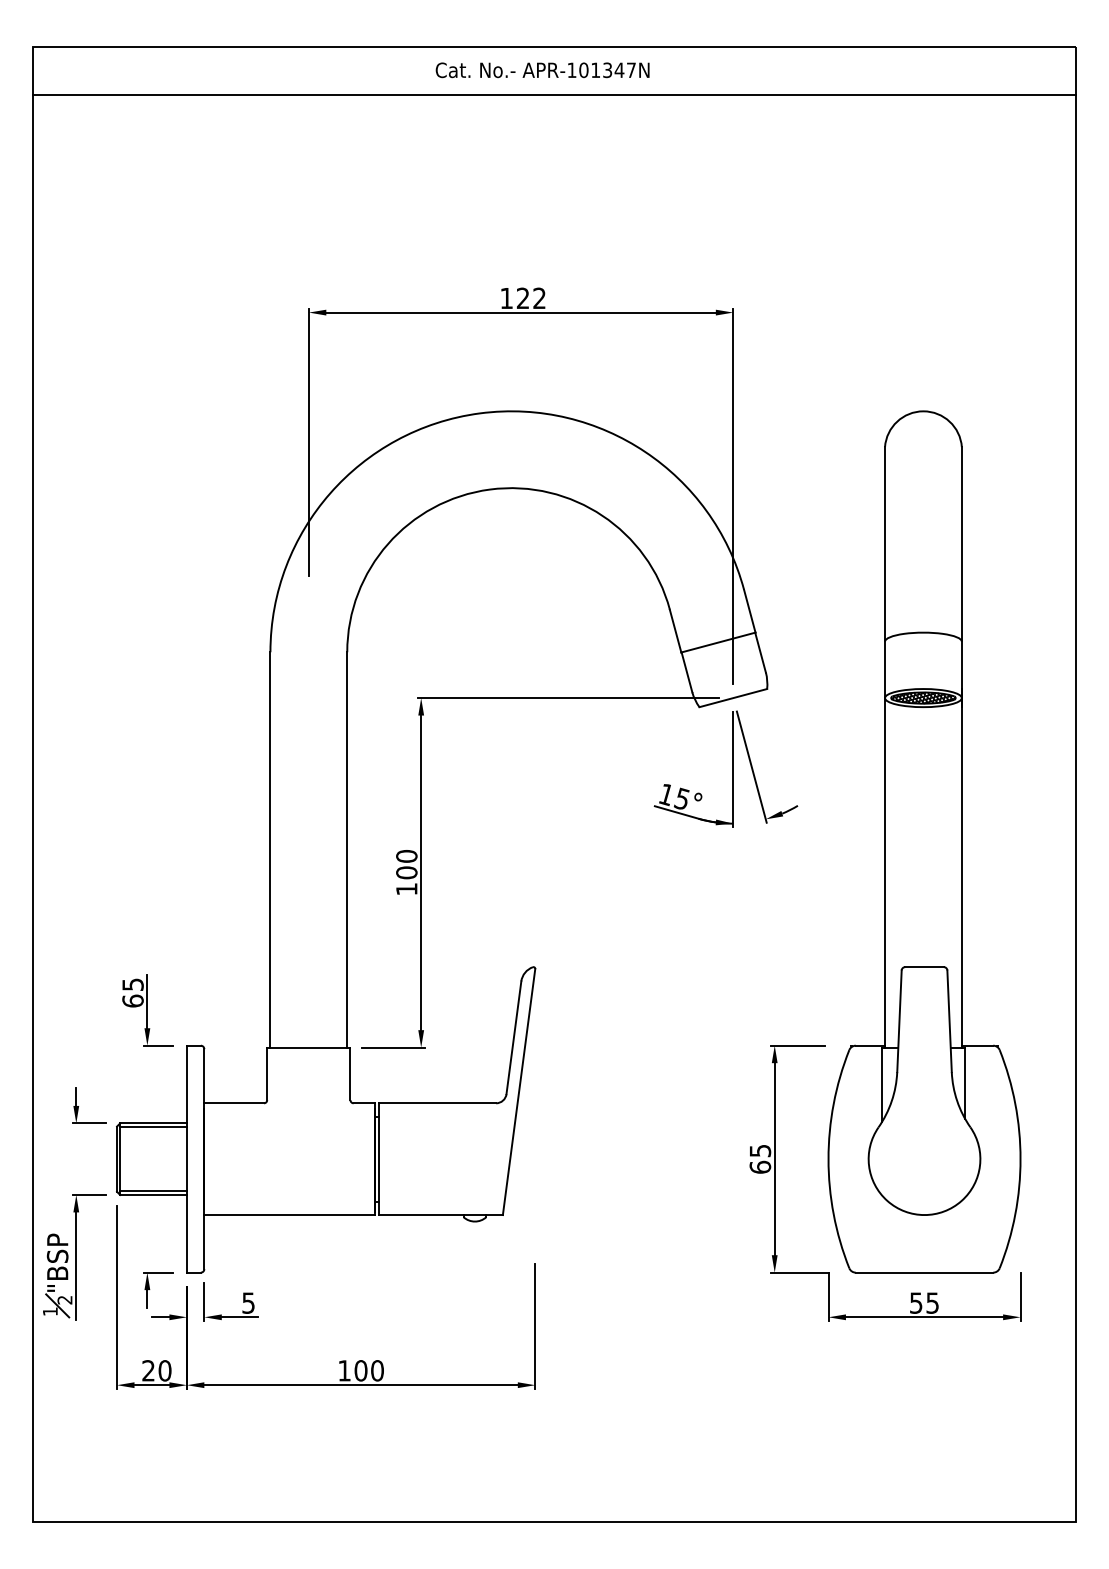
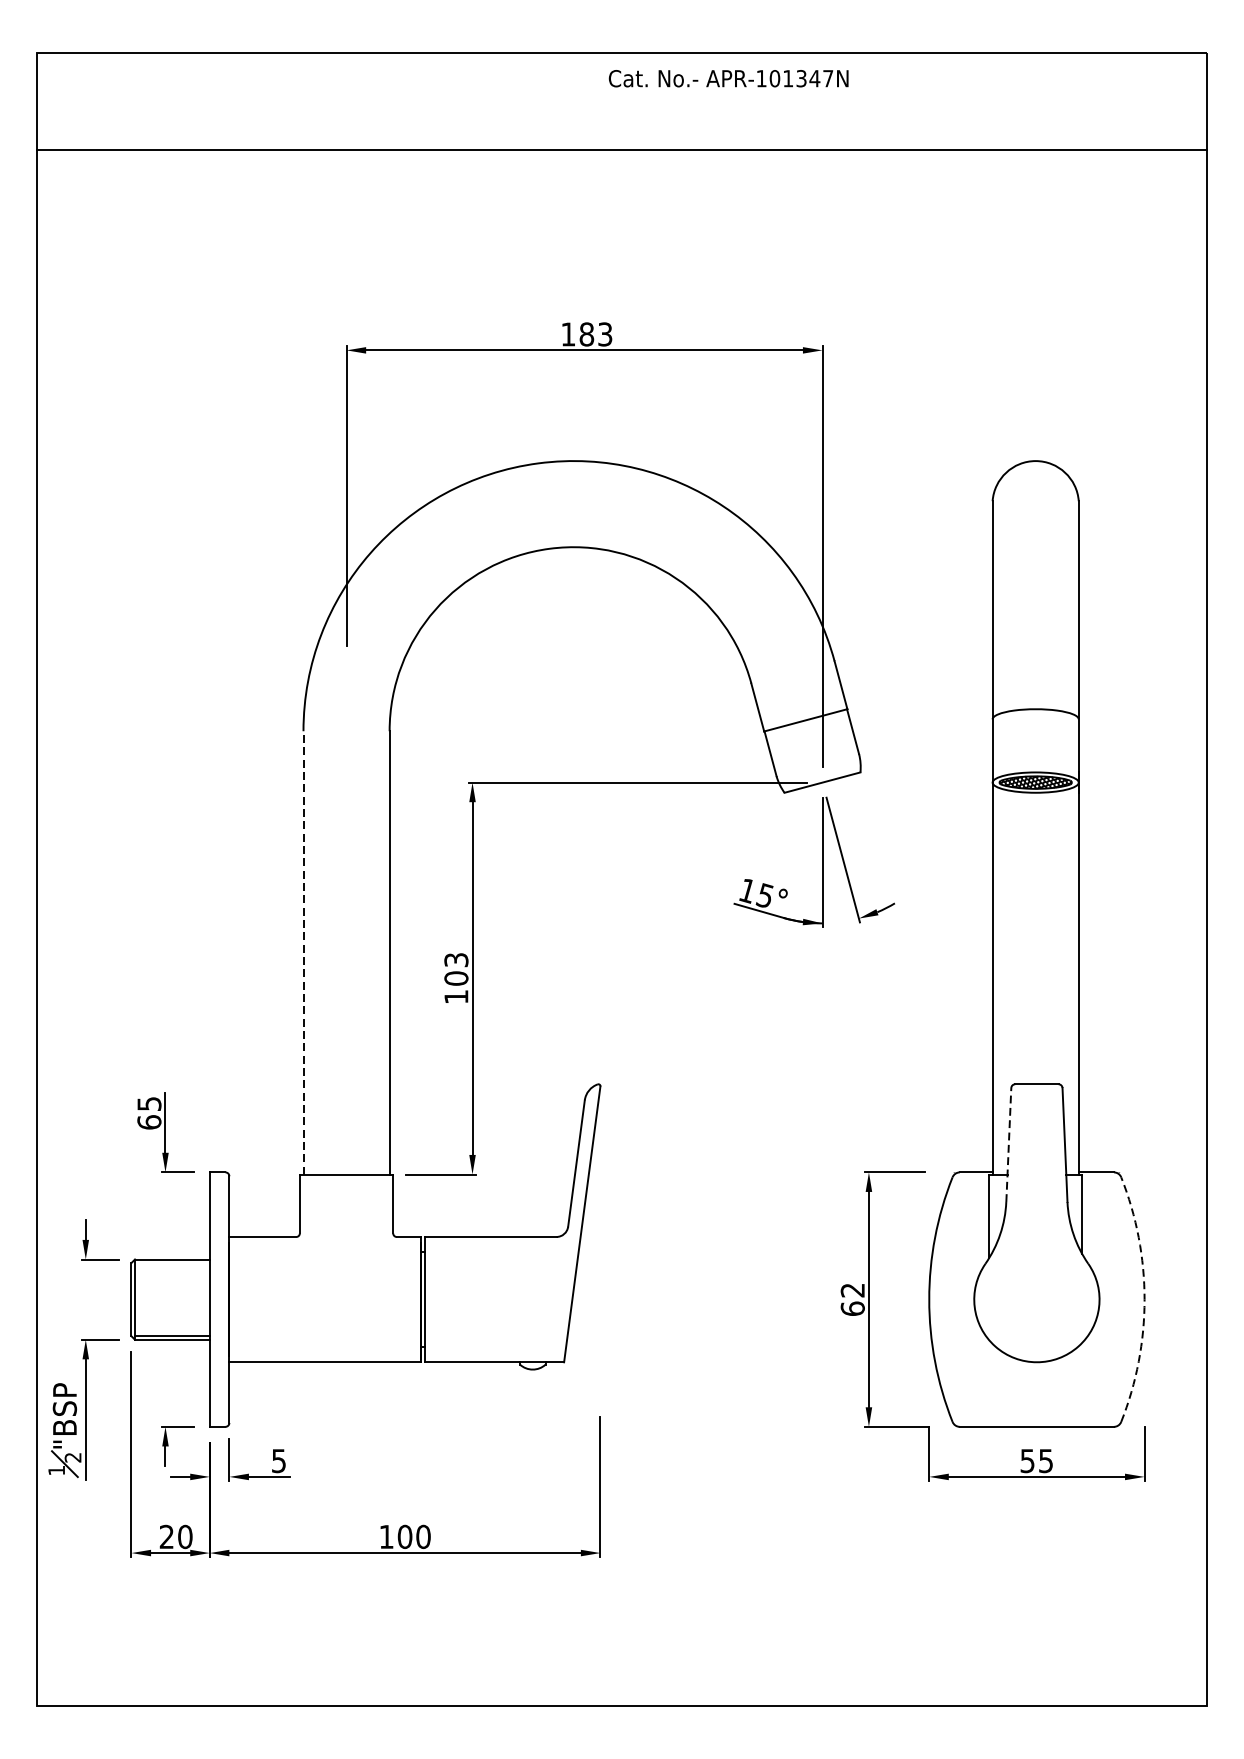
text: (542, 70) -> (728, 78), moved
line: (554, 94) -> (622, 149), moved
text: (530, 298) -> (595, 334), 122 -> 183
line: (270, 849) -> (303, 952), solid -> dashed
text: (406, 856) -> (456, 960), 100 -> 103
line: (899, 1021) -> (1008, 1145), solid -> dashed
line: (153, 1126) -> (172, 1262), removed
text: (760, 1151) -> (852, 1291), 65 -> 62
arc: (1020, 1159) -> (1144, 1299), solid -> dashed

